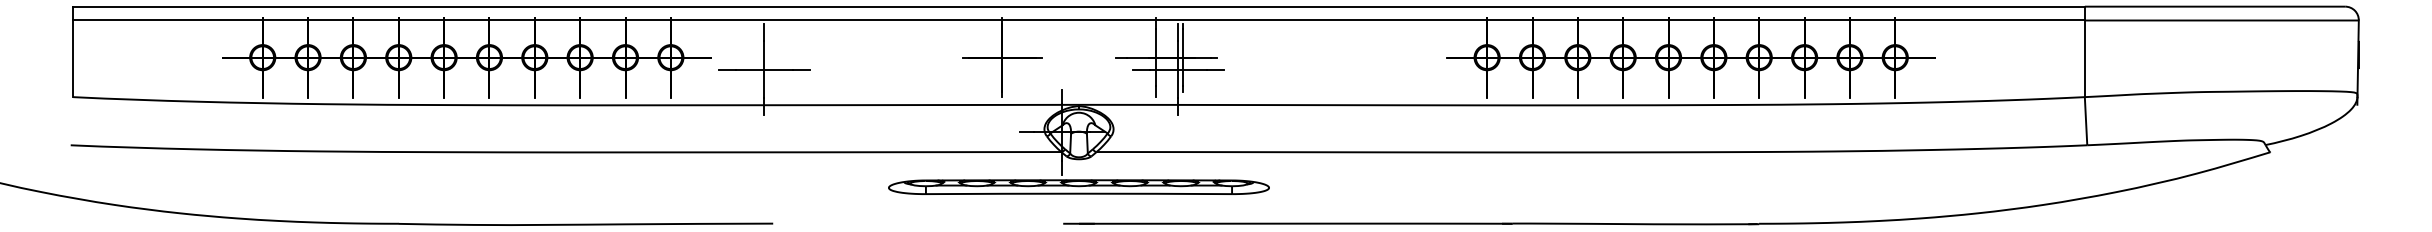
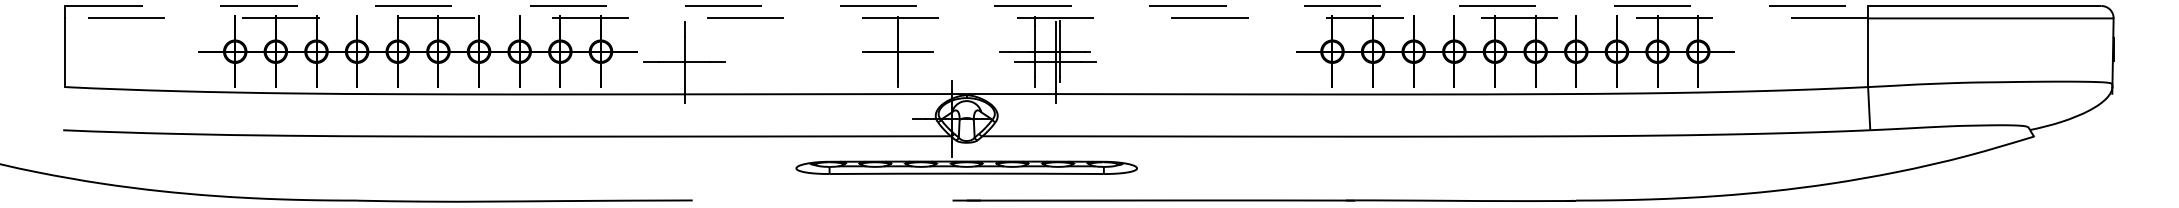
line: (1079, 7) -> (967, 6), solid -> dashed
line: (1078, 20) -> (966, 18), solid -> dashed

